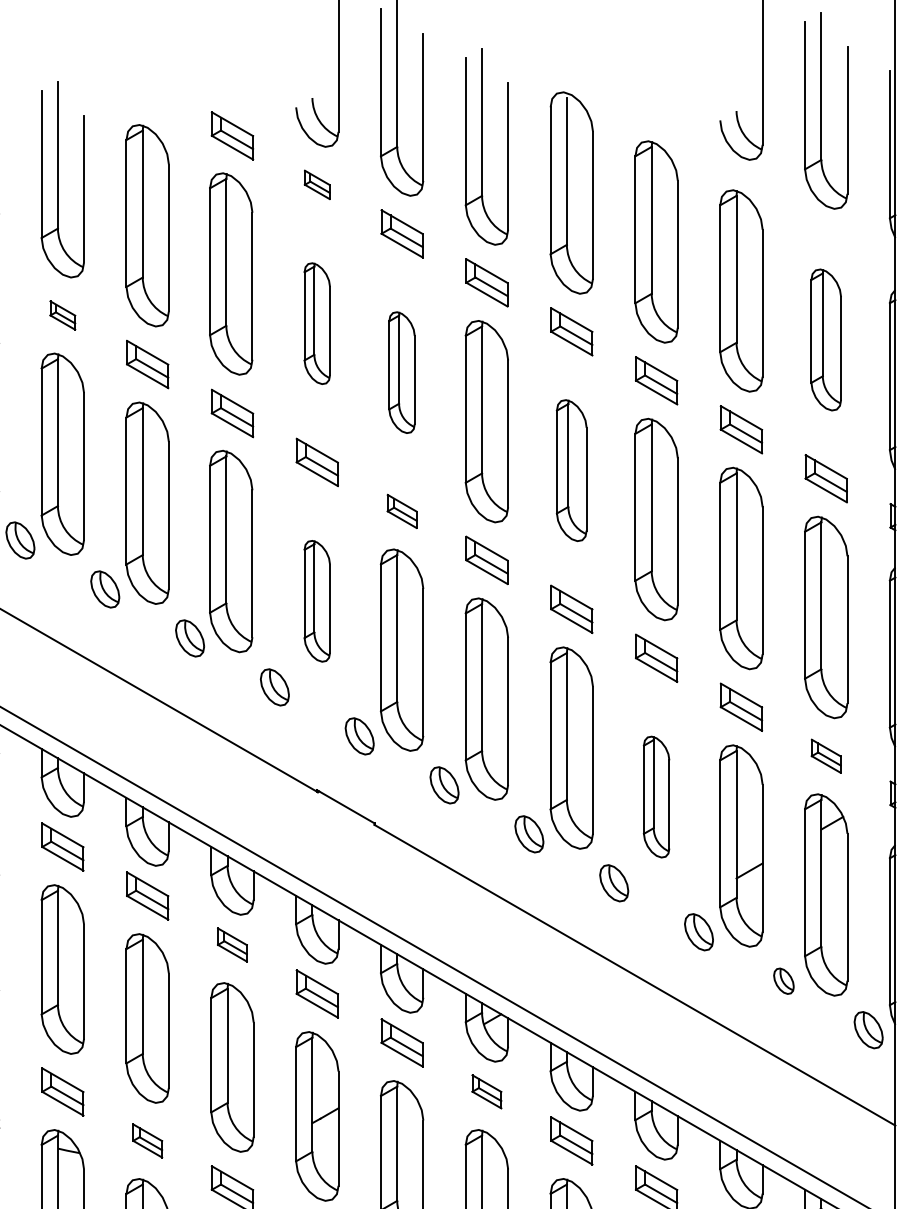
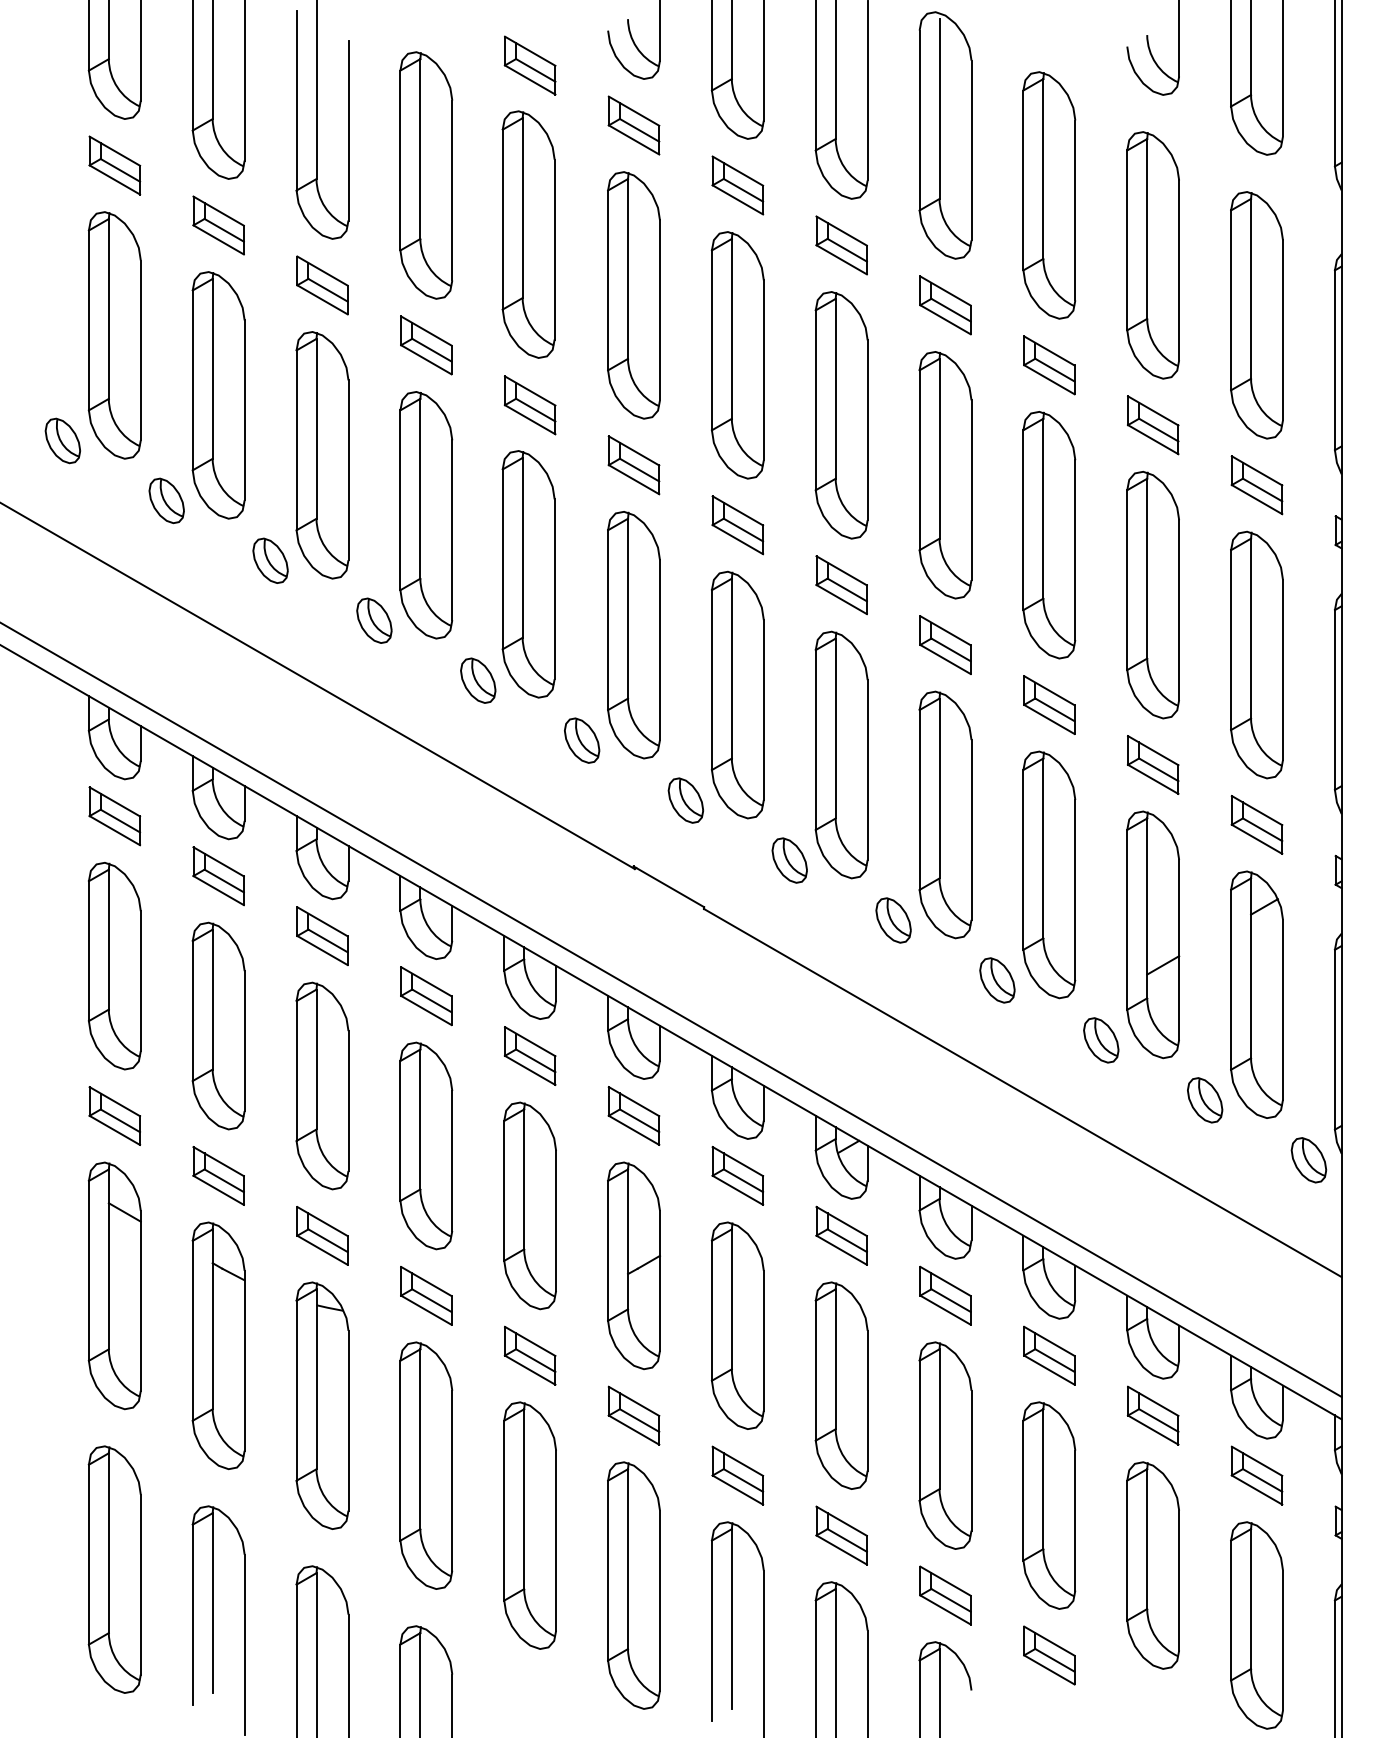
part: (316, 184) -> (633, 125), size x1.67
part: (62, 315) -> (322, 285), size x1.67
part: (316, 323) -> (633, 295), size x1.67
part: (825, 340) -> (1256, 315), size x1.43
part: (401, 372) -> (737, 355), size x1.67
part: (571, 470) -> (945, 475), size x1.43
part: (401, 511) -> (737, 525), size x1.43
part: (316, 601) -> (633, 635), size x1.67
part: (825, 755) -> (1256, 824), size x1.43
part: (656, 796) -> (1049, 874), size x1.67
part: (231, 944) -> (529, 1055), size x1.43
part: (784, 981) -> (1205, 1100), size x1.43
part: (486, 1091) -> (841, 1235), size x1.43
part: (147, 1140) -> (426, 1295), size x1.43

